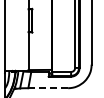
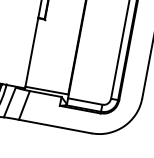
line: (48, 88) -> (55, 127), dashed -> solid

